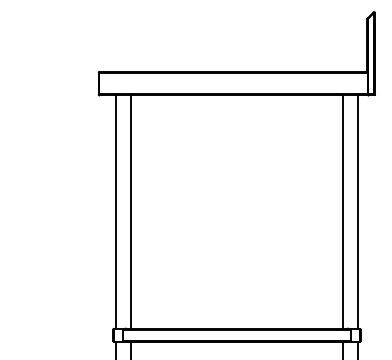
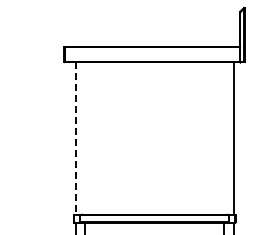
line: (115, 212) -> (75, 138), solid -> dashed
line: (130, 212) -> (85, 138), removed
line: (343, 212) -> (224, 138), removed

